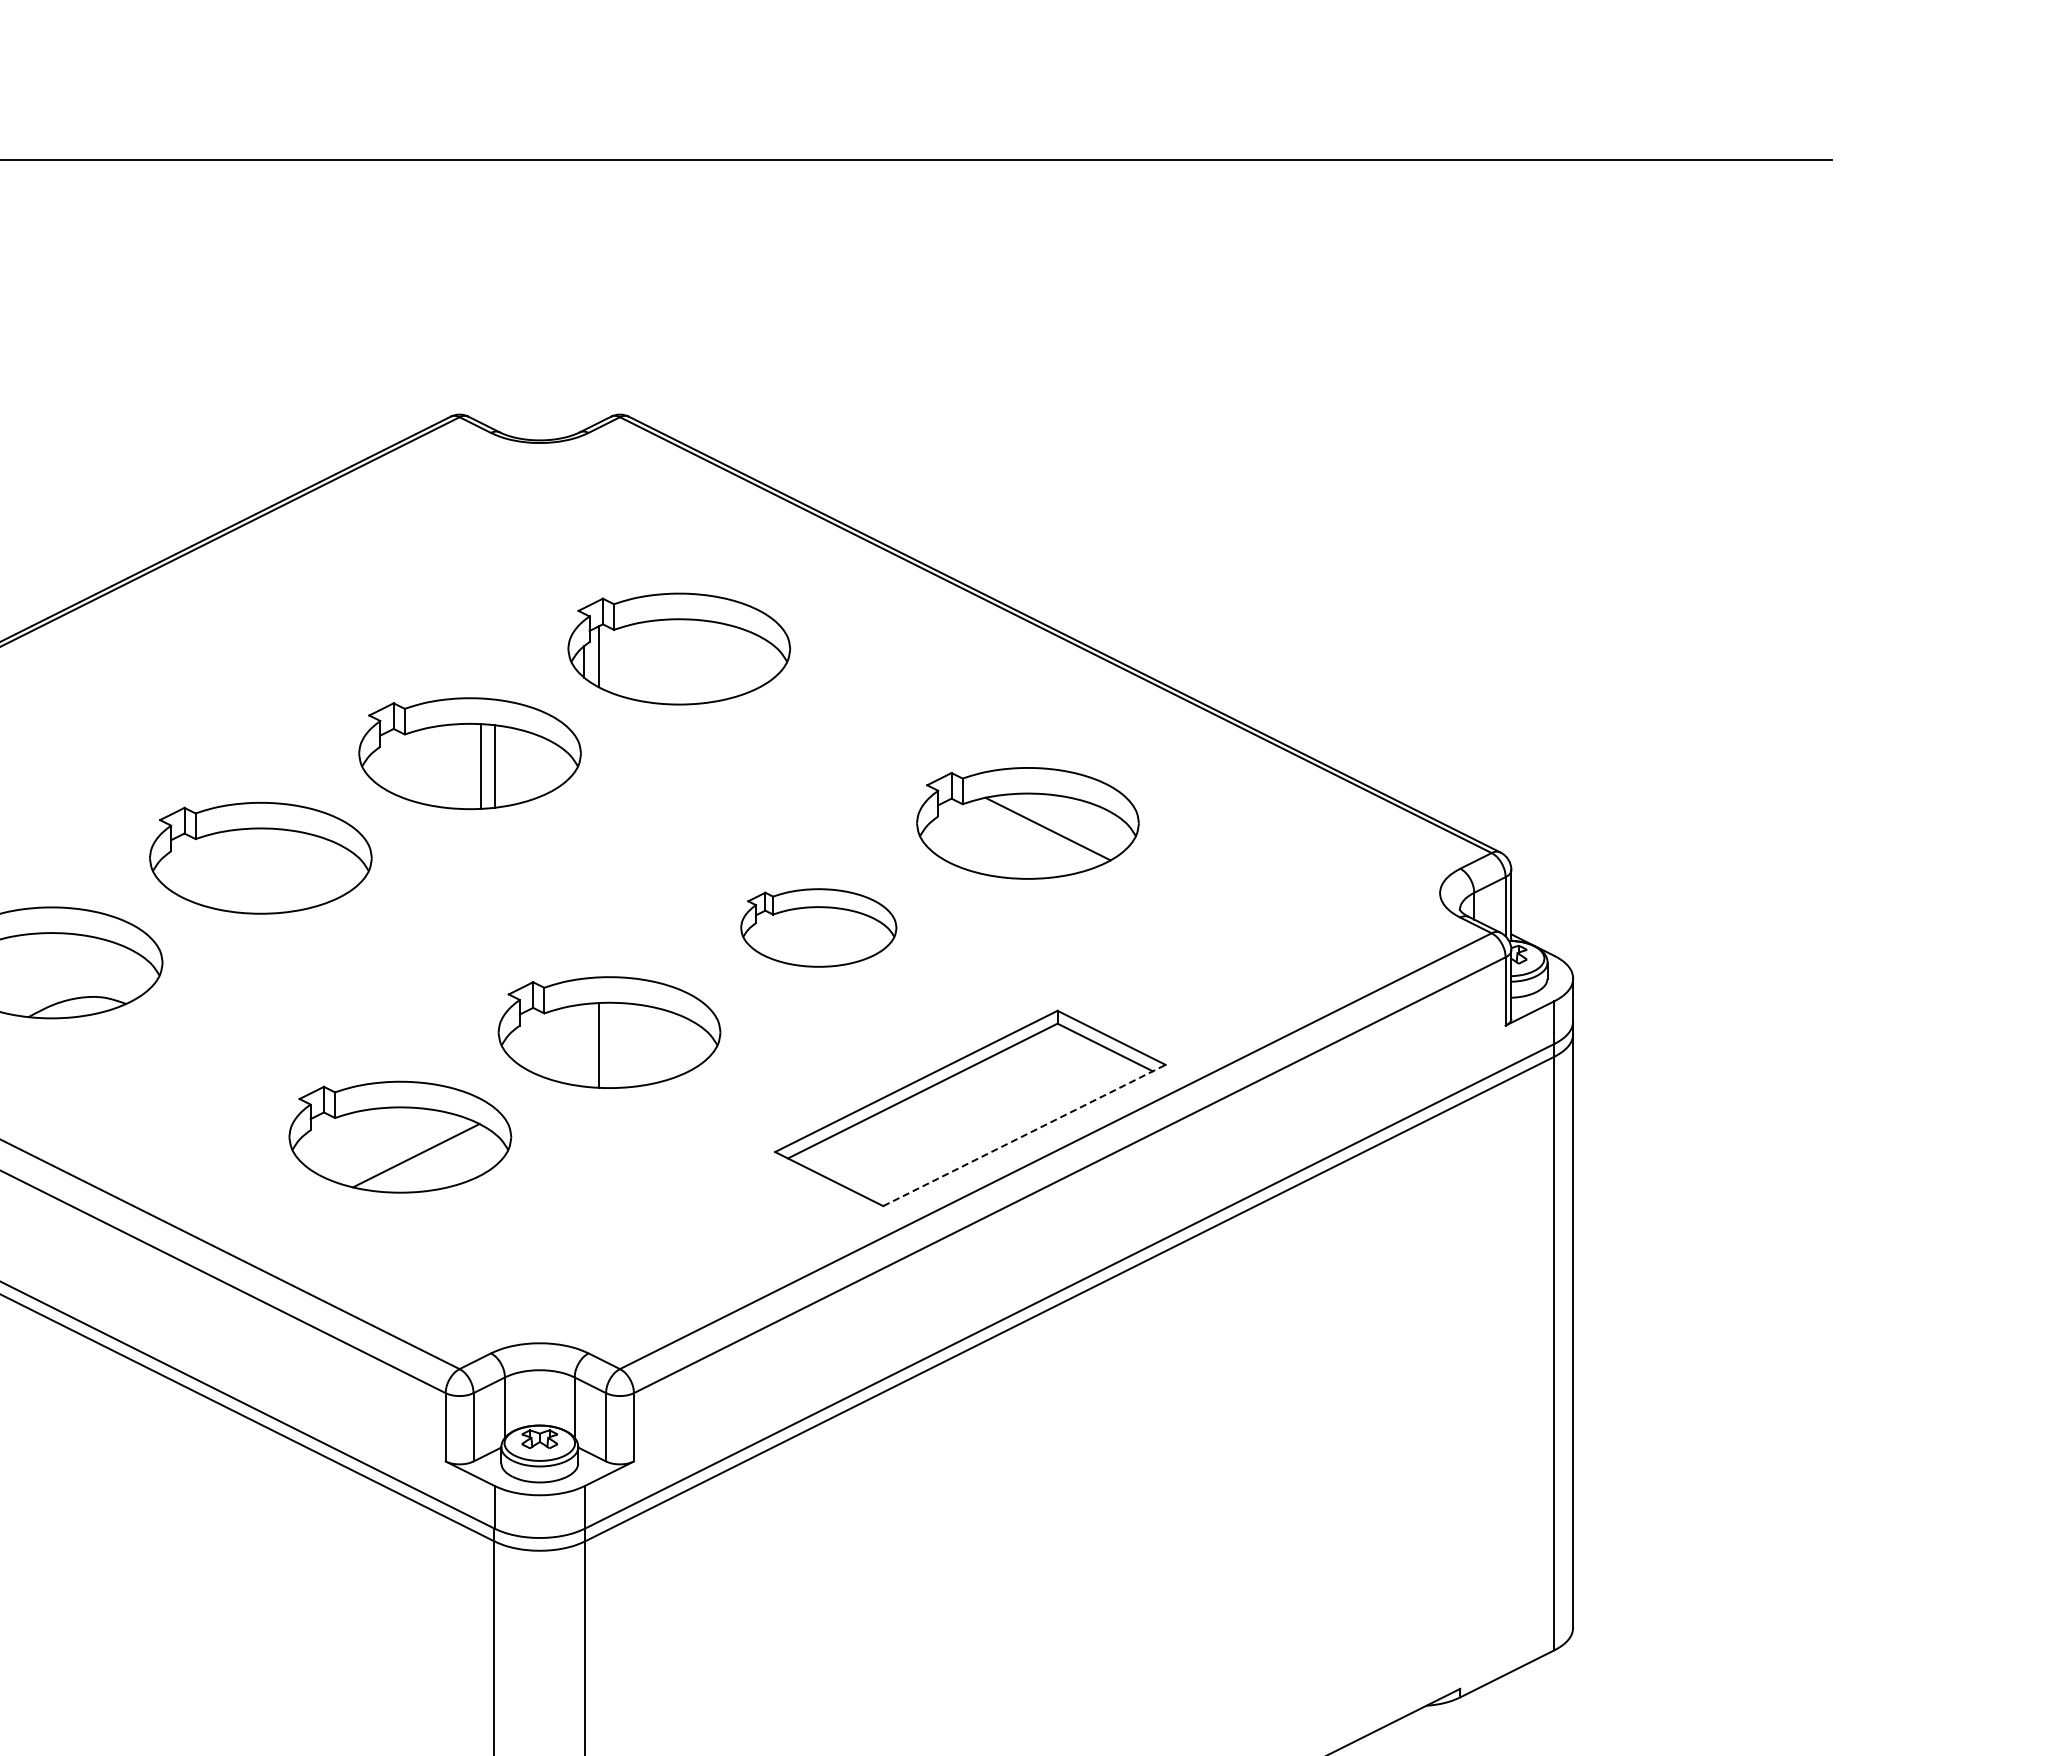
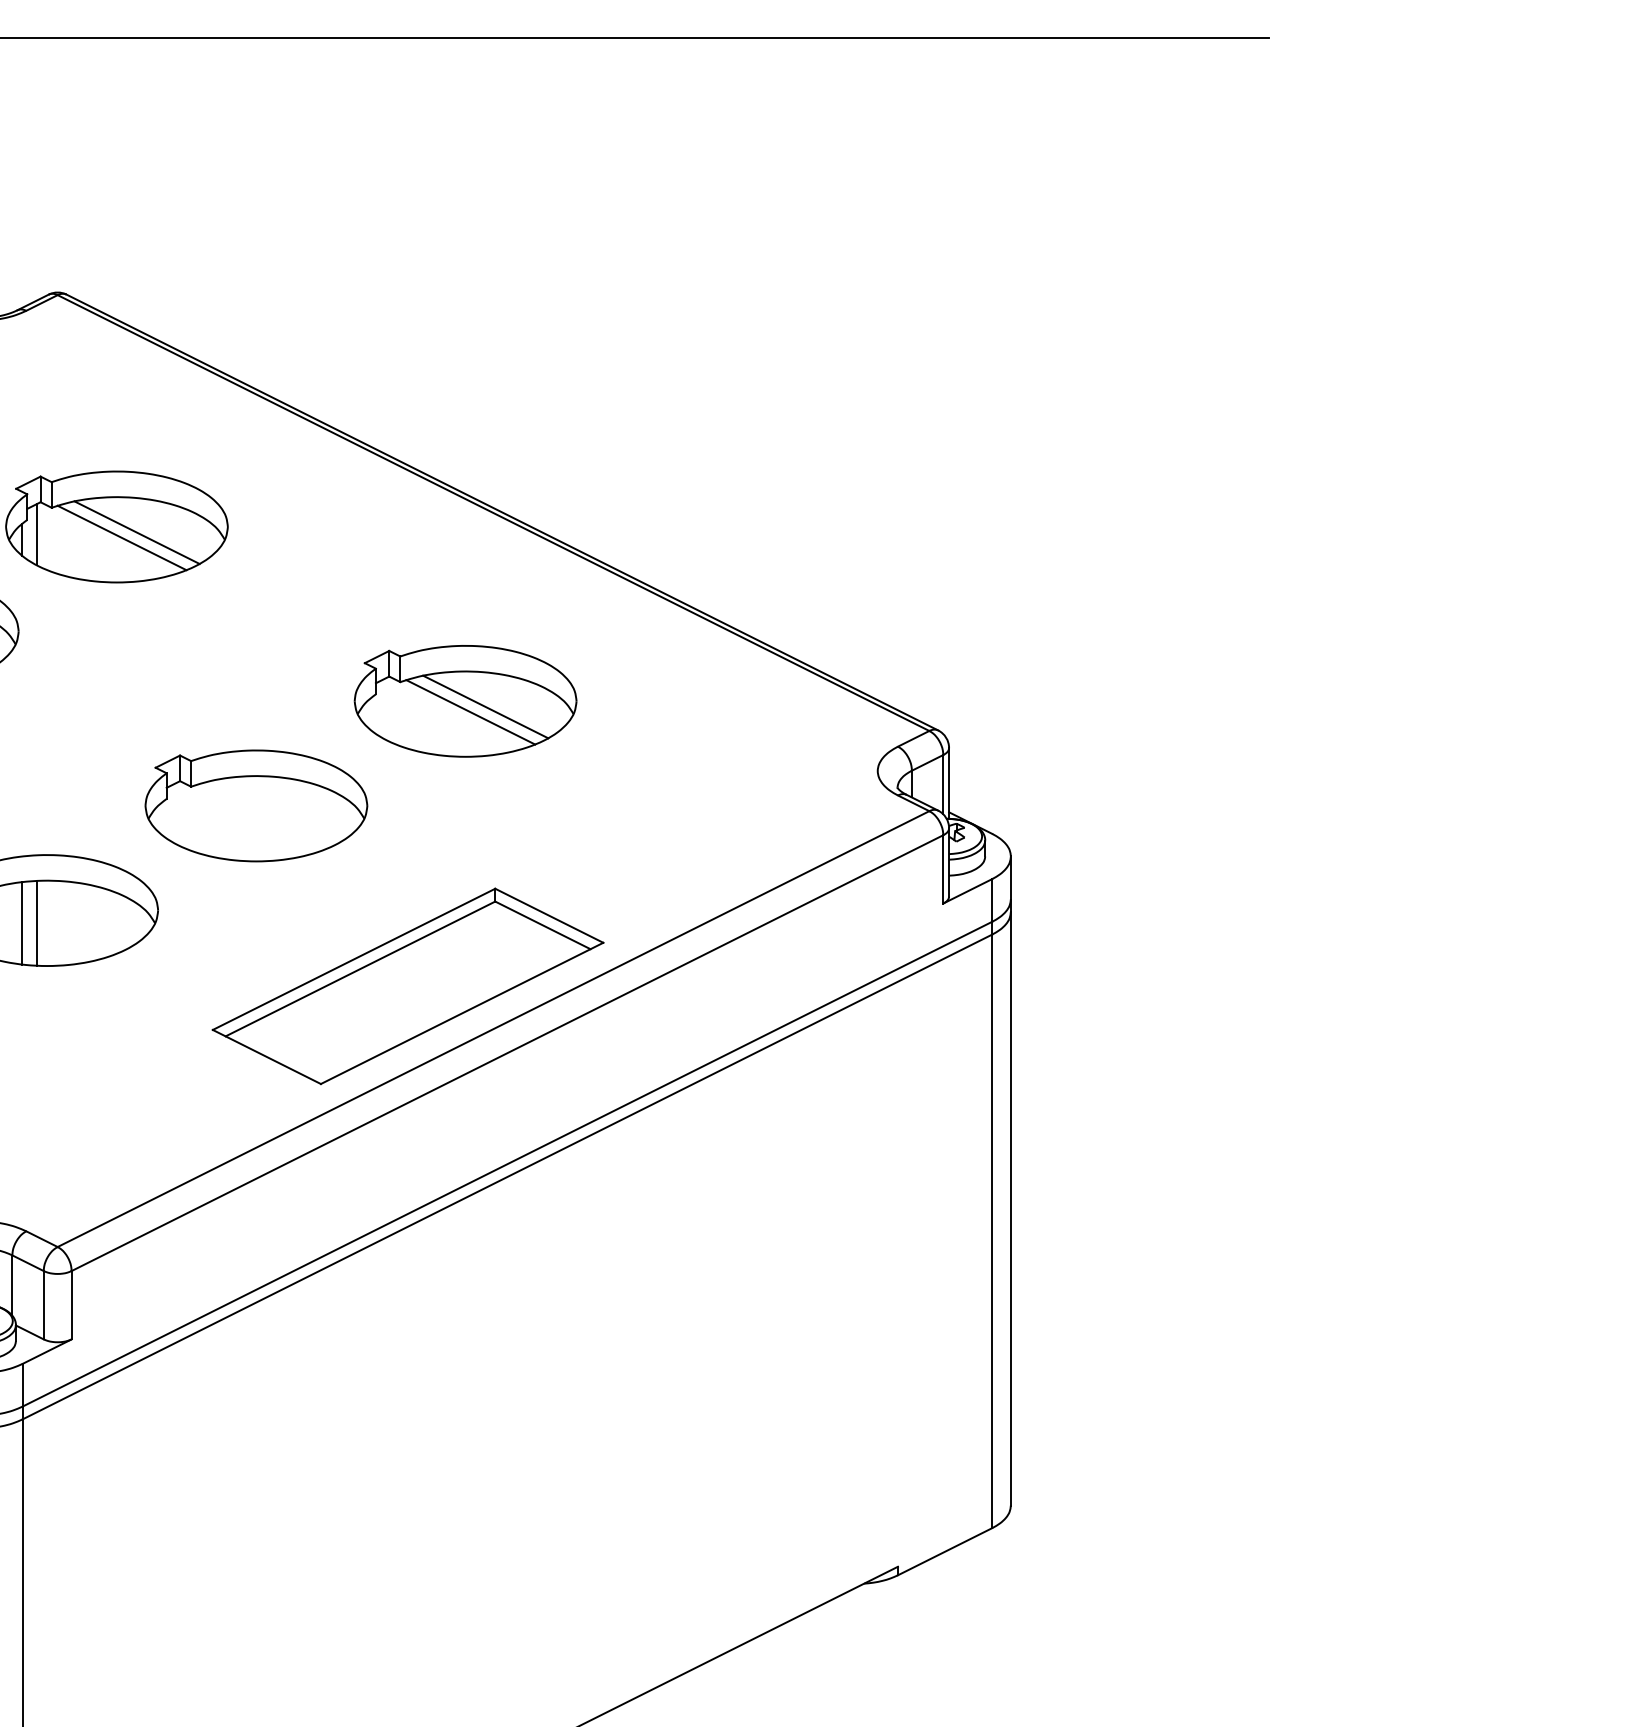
line: (699, 654) -> (137, 532), added
line: (683, 659) -> (121, 537), added
line: (1032, 834) -> (470, 712), added
part: (818, 927) -> (256, 805), size x1.43
line: (584, 1045) -> (22, 923), added
line: (1024, 1135) -> (462, 1013), dashed -> solid

